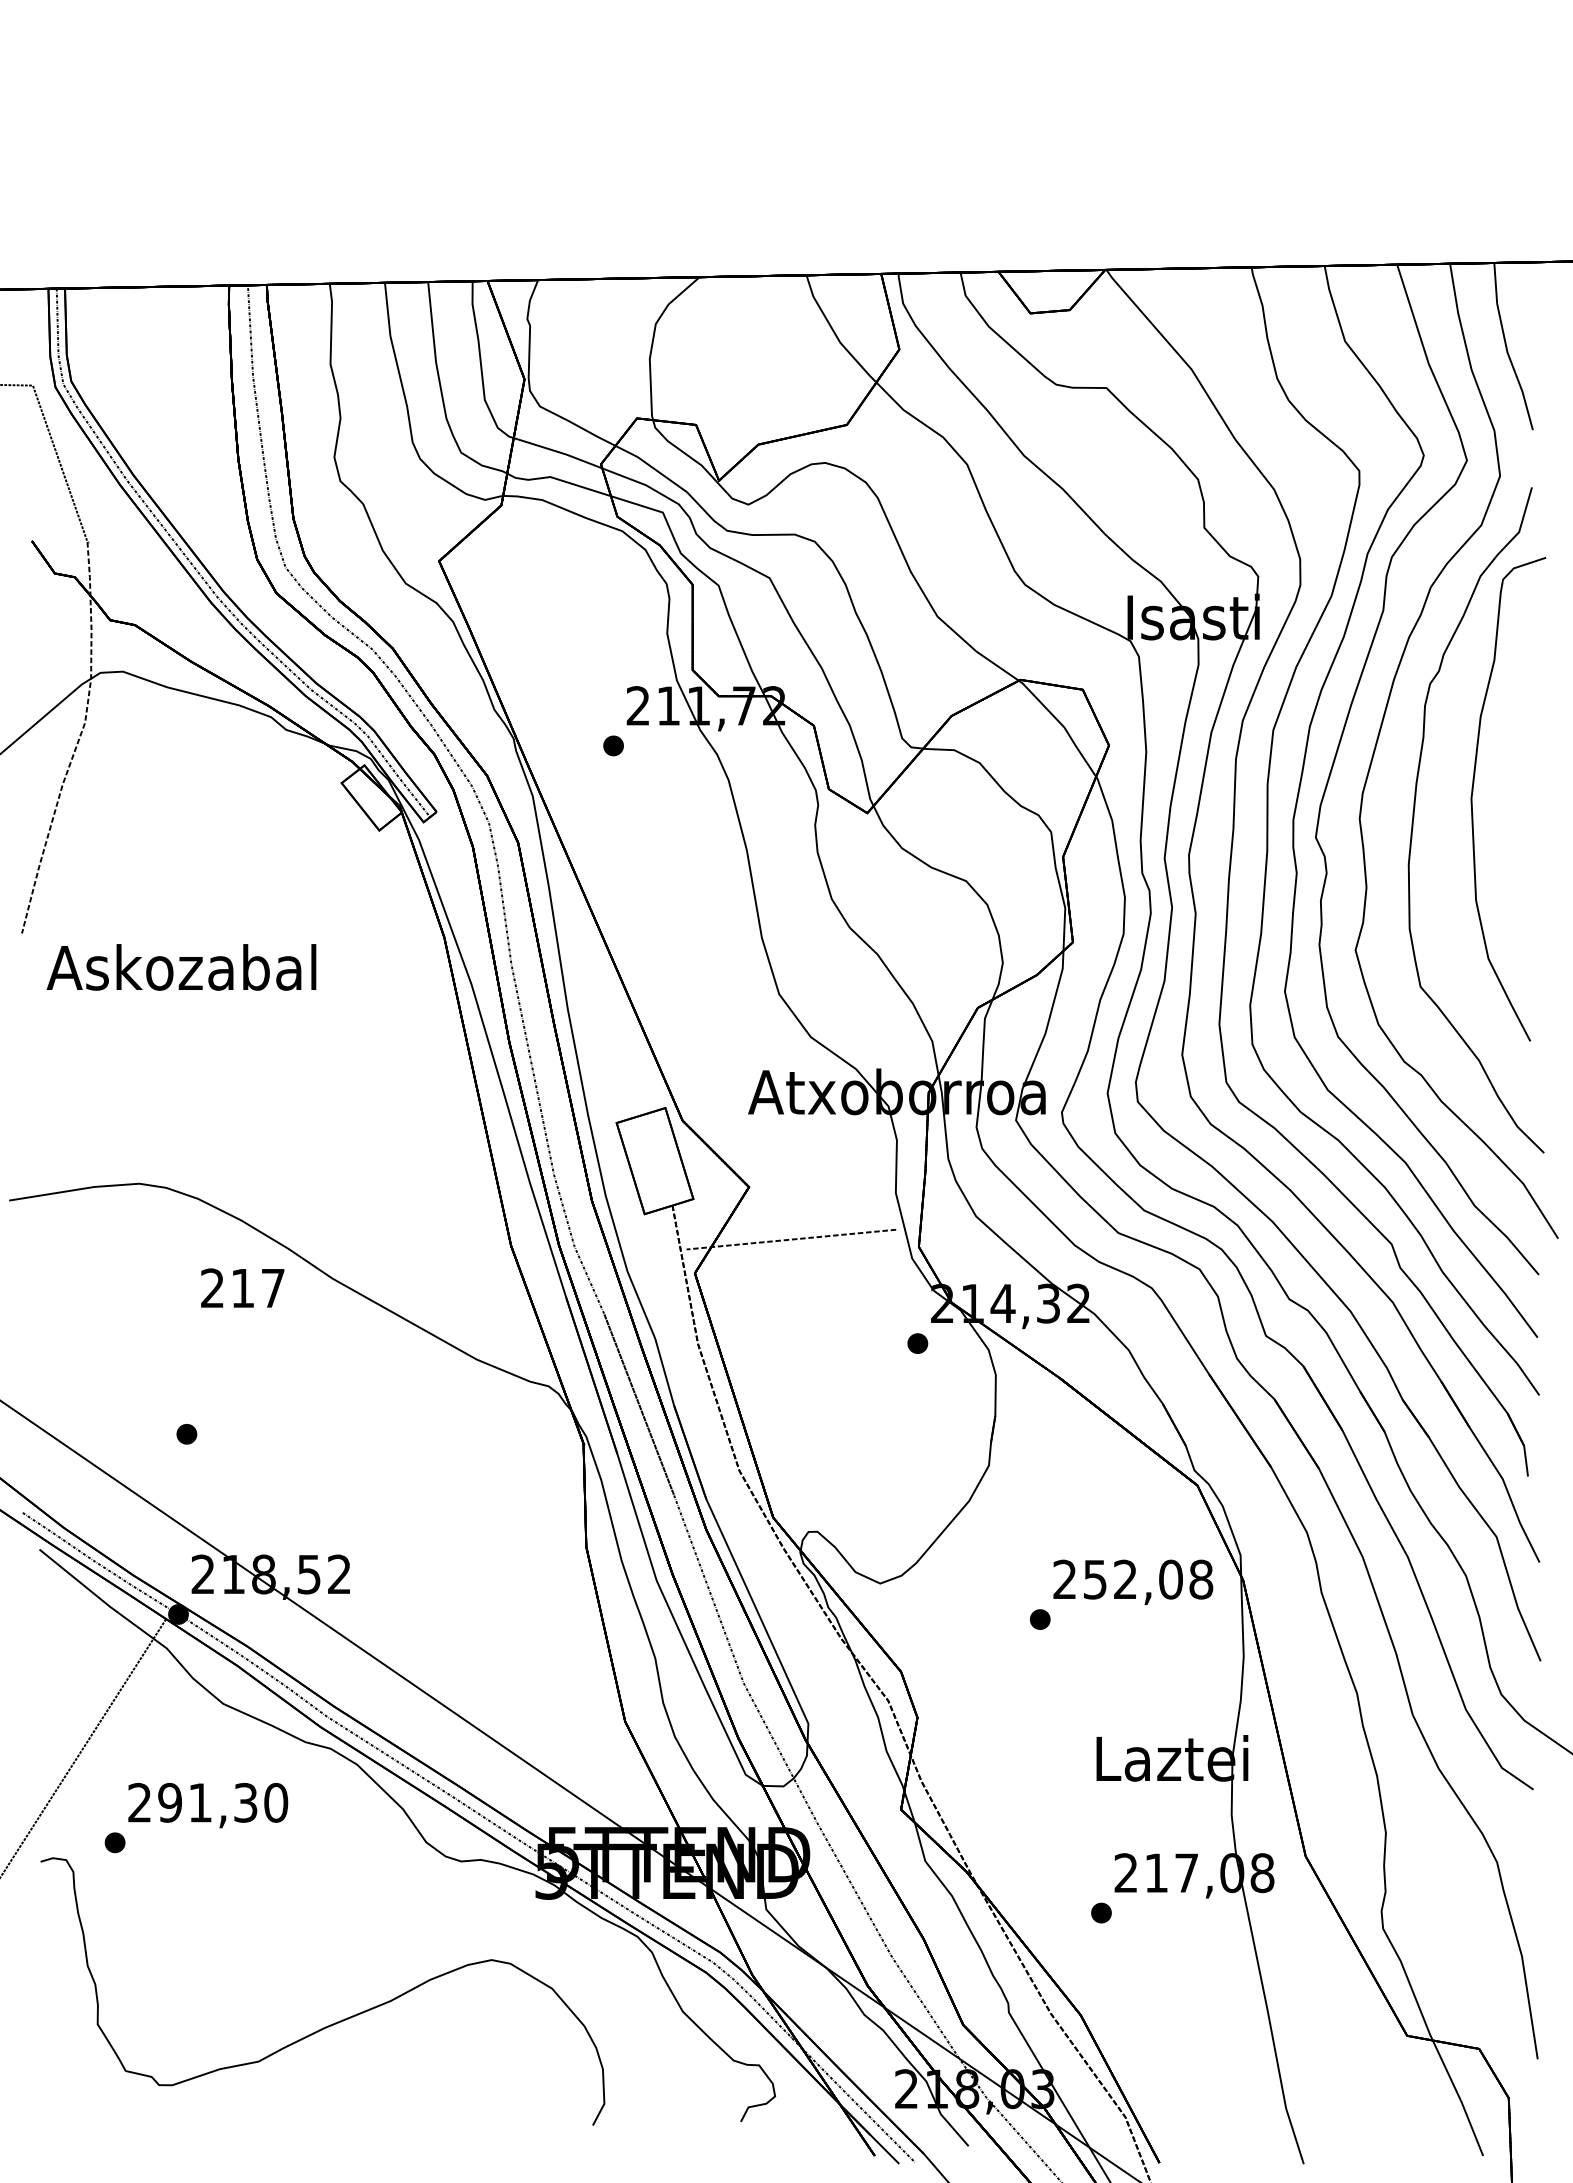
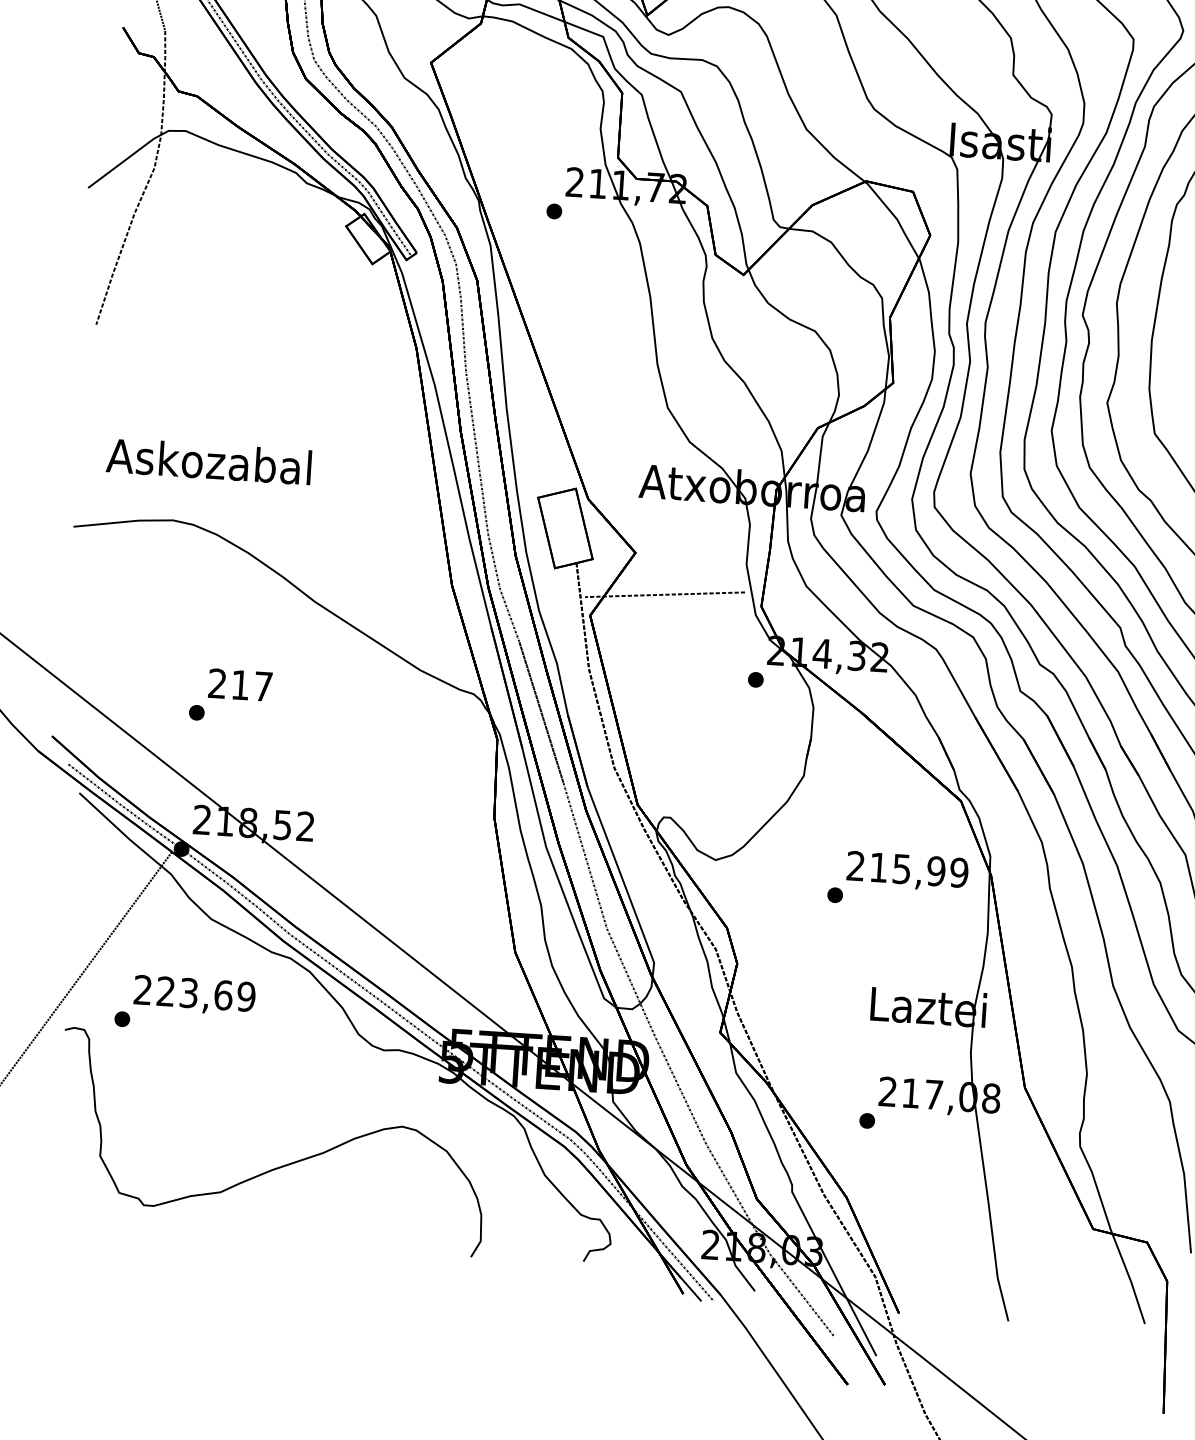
text: (181, 967) -> (208, 461), moved
text: (242, 1287) -> (240, 684), moved
text: (1148, 1579) -> (919, 870), 252,08 -> 215,99
text: (223, 1802) -> (206, 993), 291,30 -> 223,69

